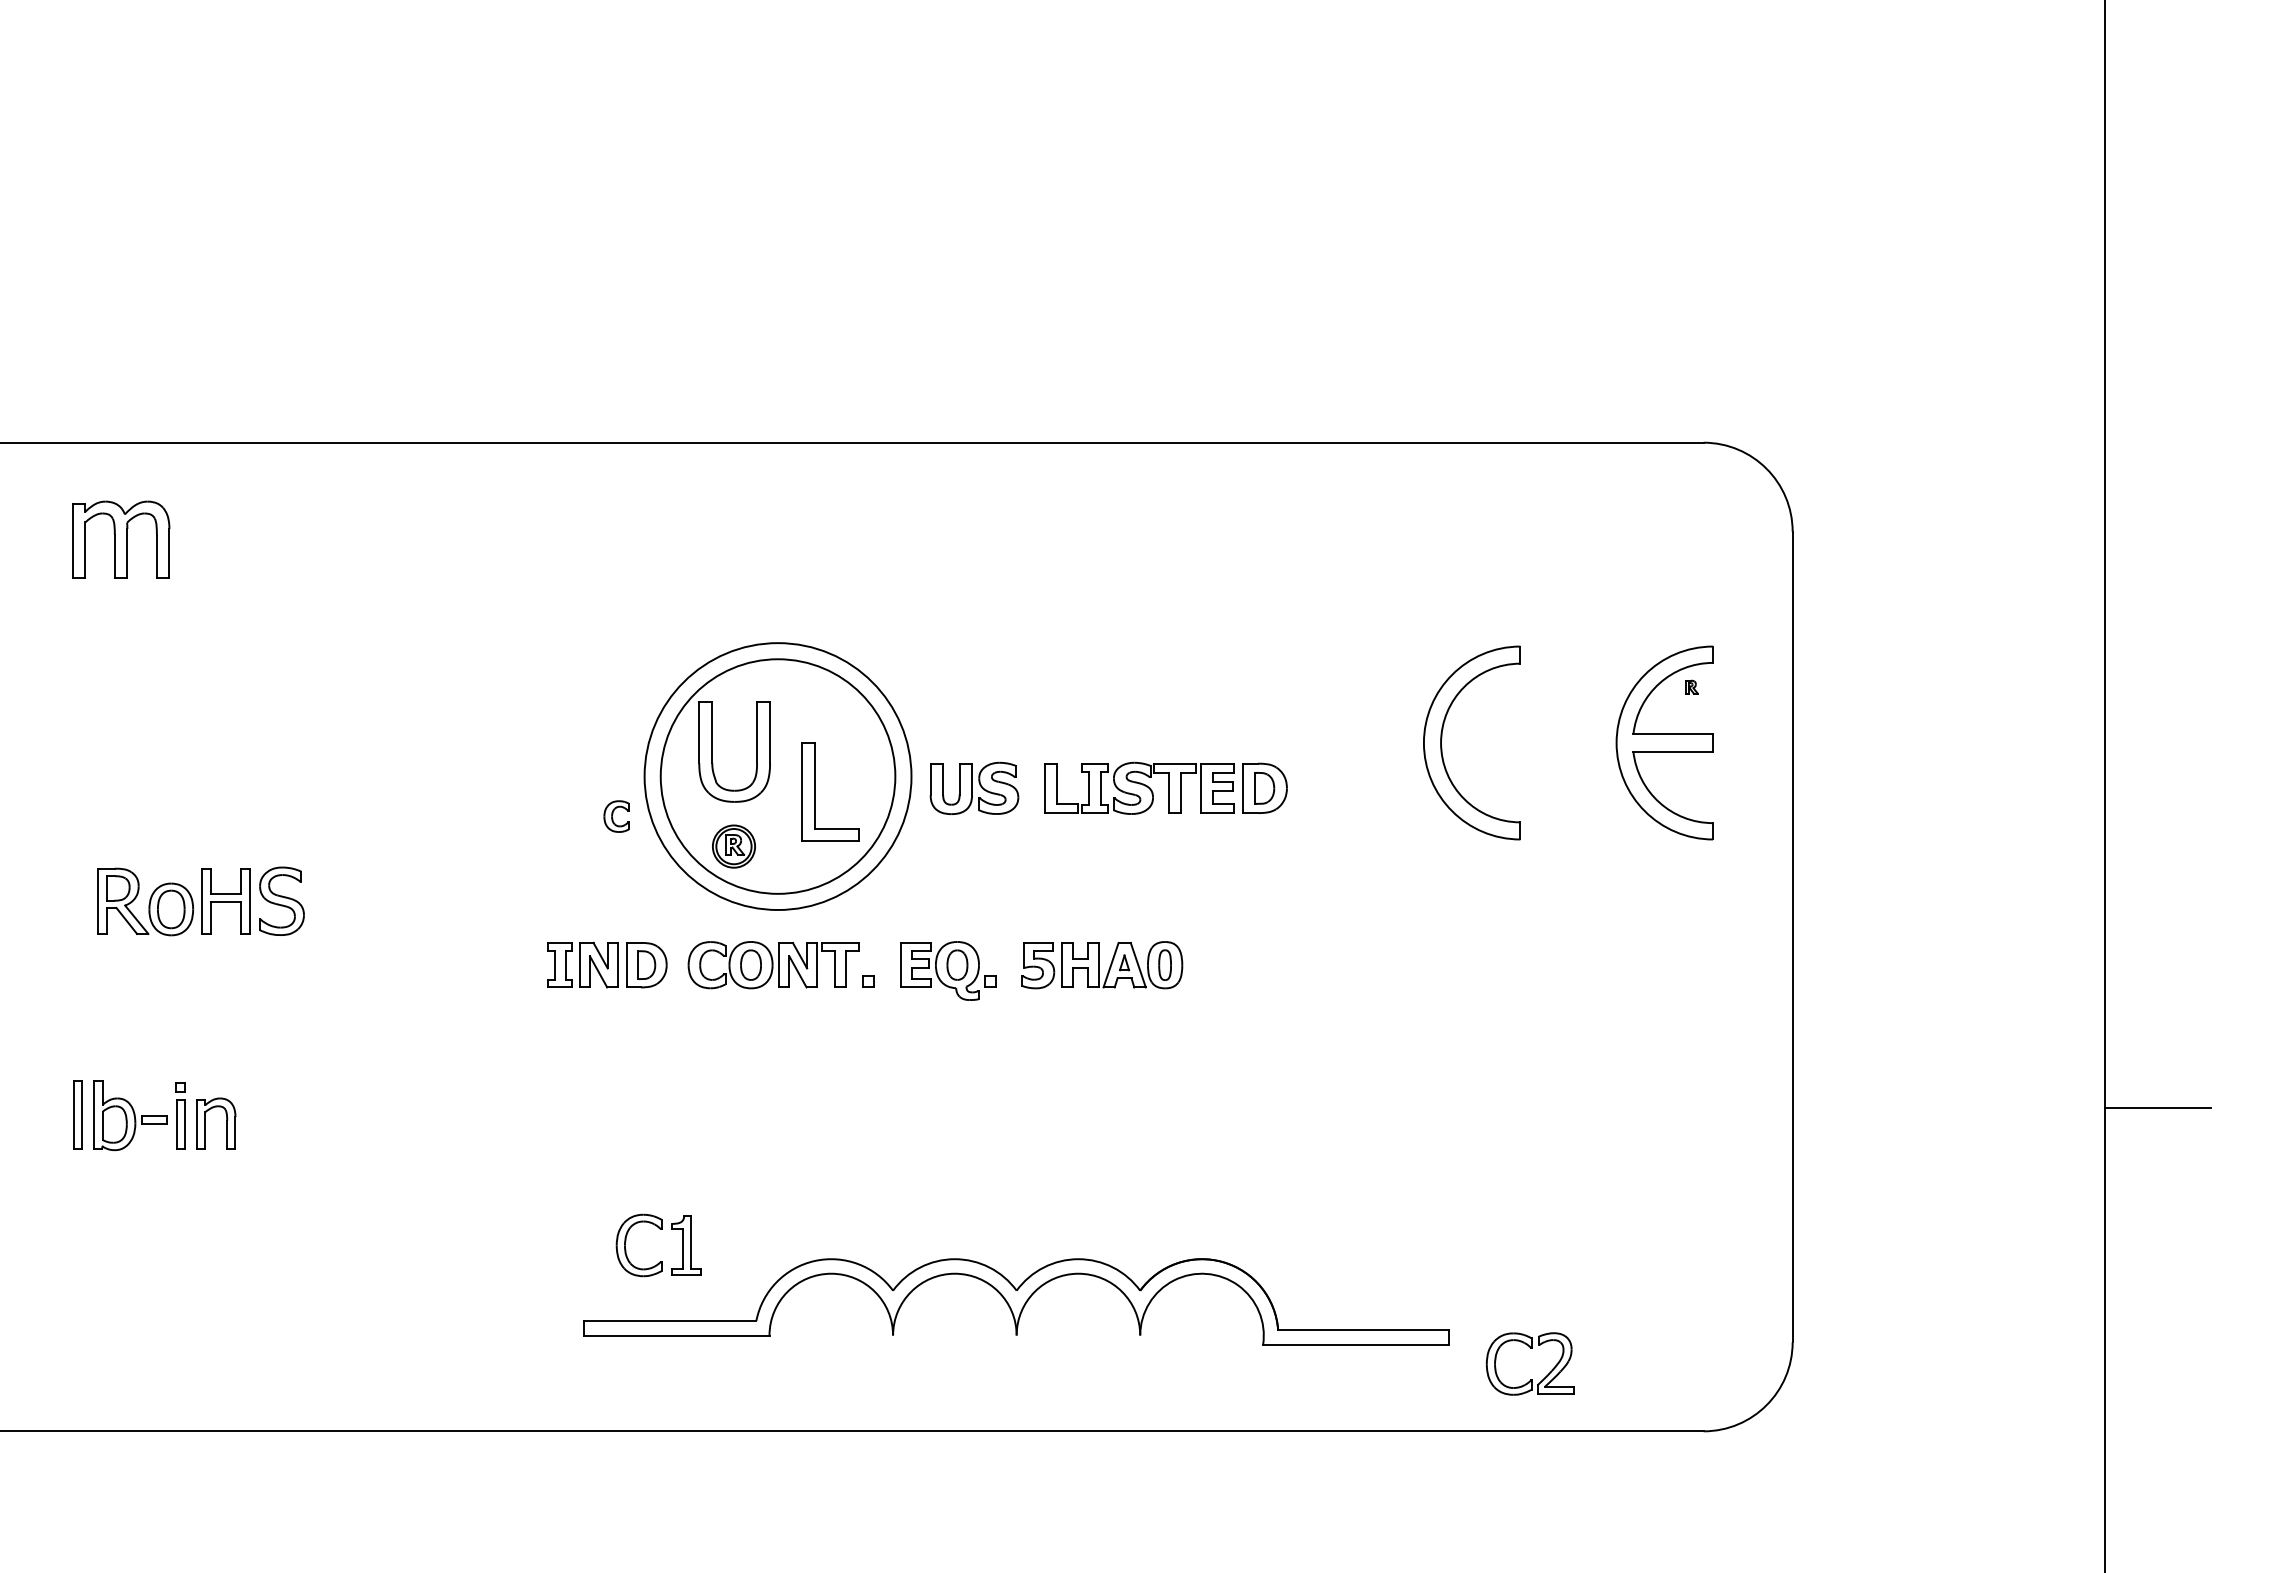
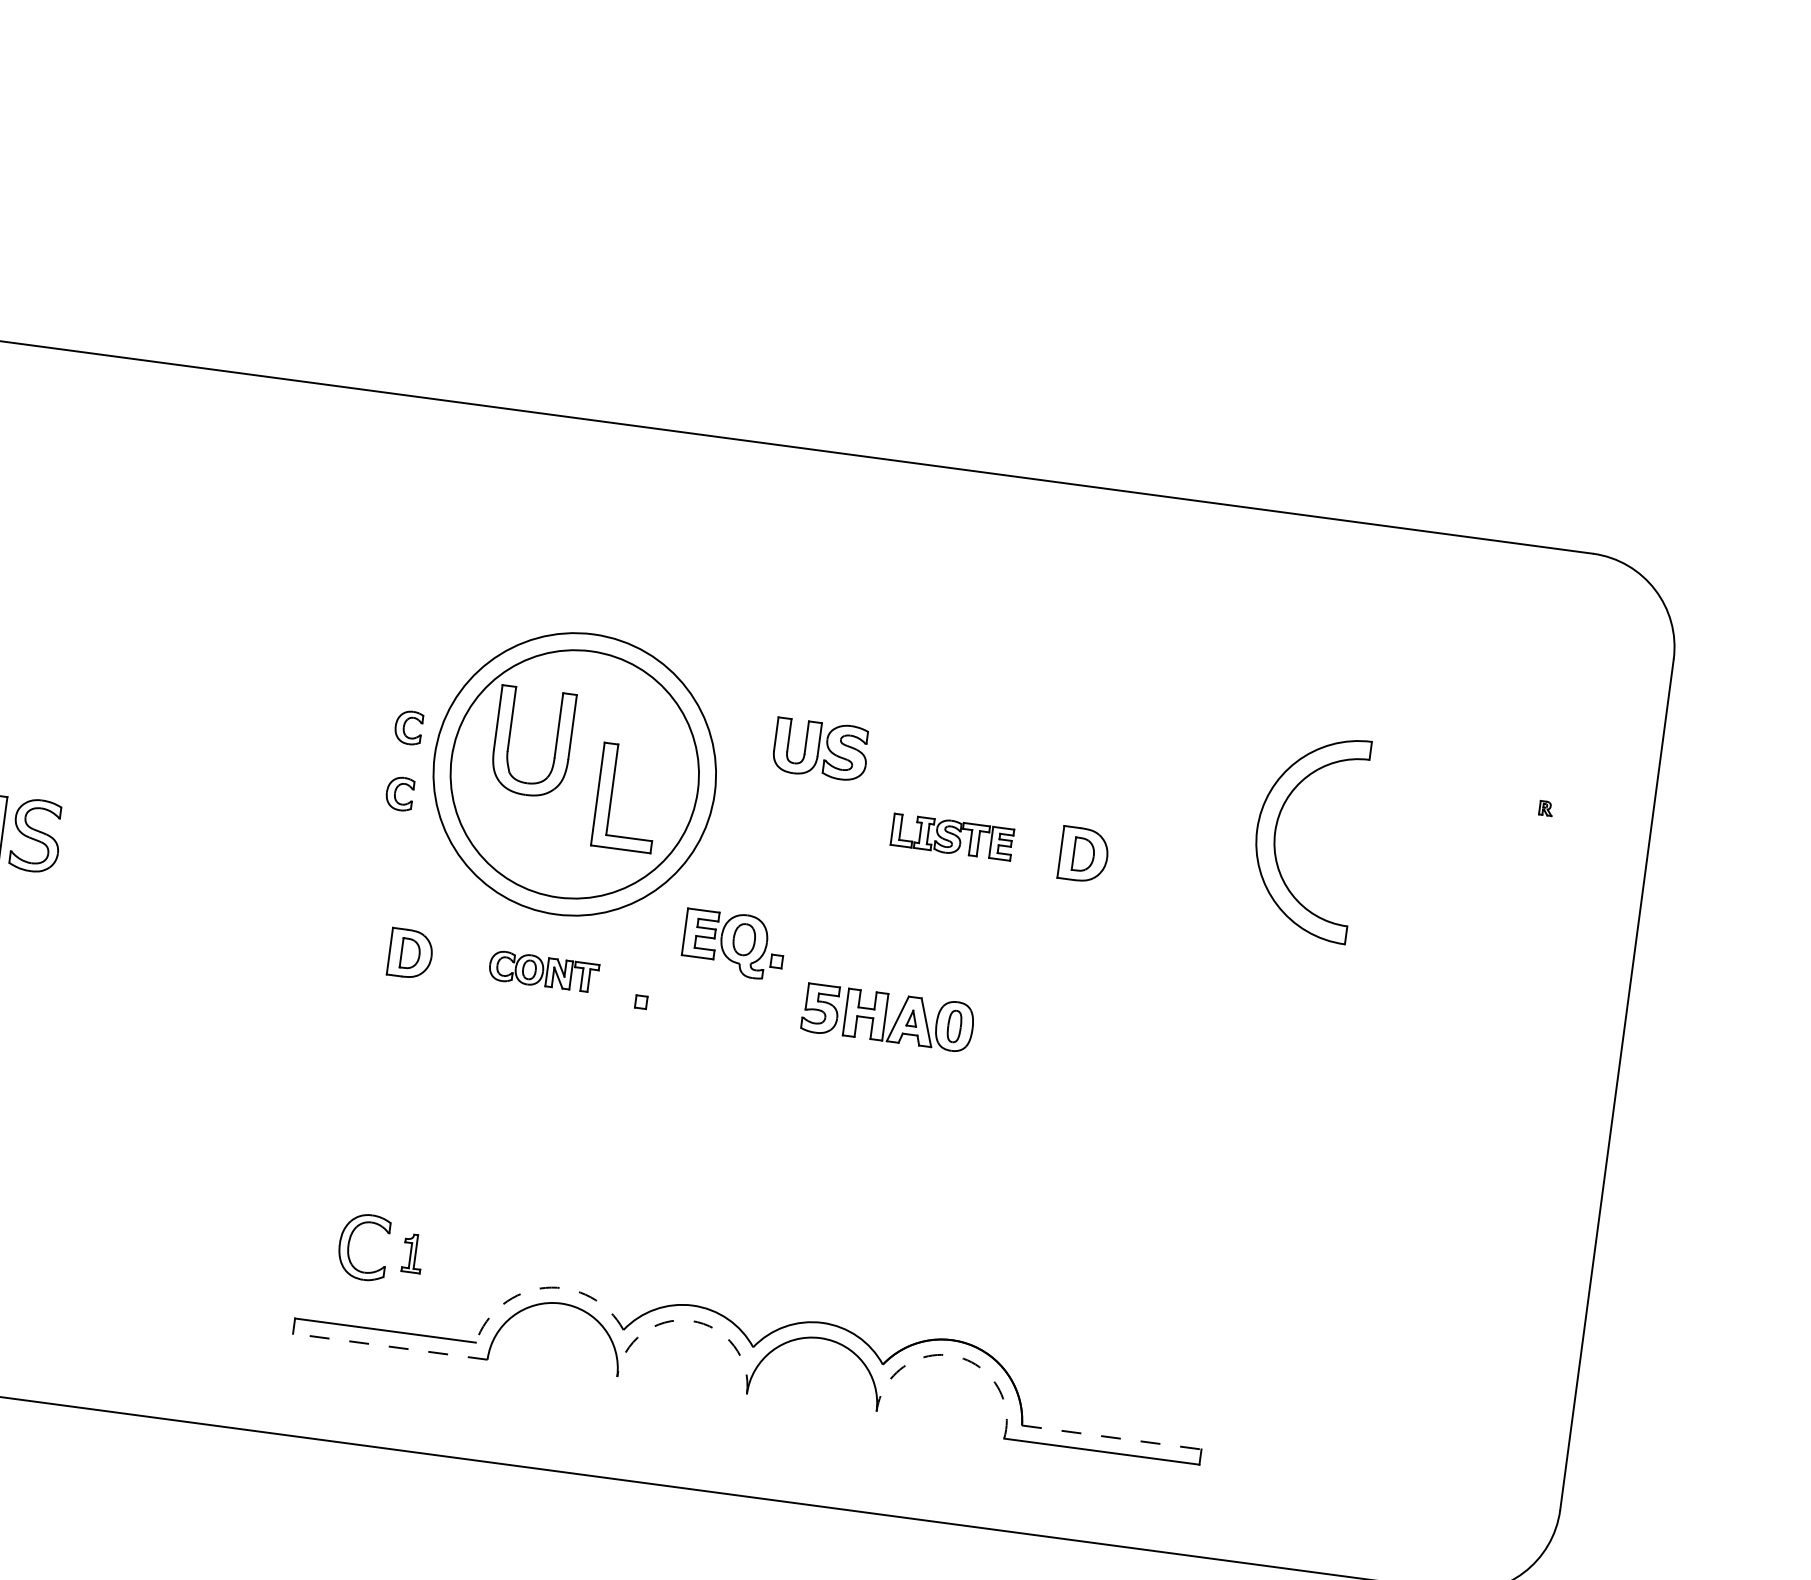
part: (1664, 742) -> (1509, 862), removed
part: (616, 753) -> (408, 727), added
part: (974, 787) -> (821, 748), moved
part: (1139, 787) -> (952, 836), size x0.6
part: (733, 846) -> (518, 841), removed
part: (582, 964) -> (343, 944), removed
part: (773, 965) -> (543, 972), size x0.6
part: (948, 970) -> (734, 944), moved
part: (686, 1245) -> (413, 1253), size x0.6
arc: (814, 1261) -> (545, 1288), solid -> dashed
arc: (954, 1273) -> (690, 1320), solid -> dashed
arc: (1206, 1273) -> (954, 1355), solid -> dashed
line: (1363, 1330) -> (1111, 1437), solid -> dashed
line: (676, 1335) -> (389, 1346), solid -> dashed
part: (1530, 1348) -> (1284, 1479), removed

